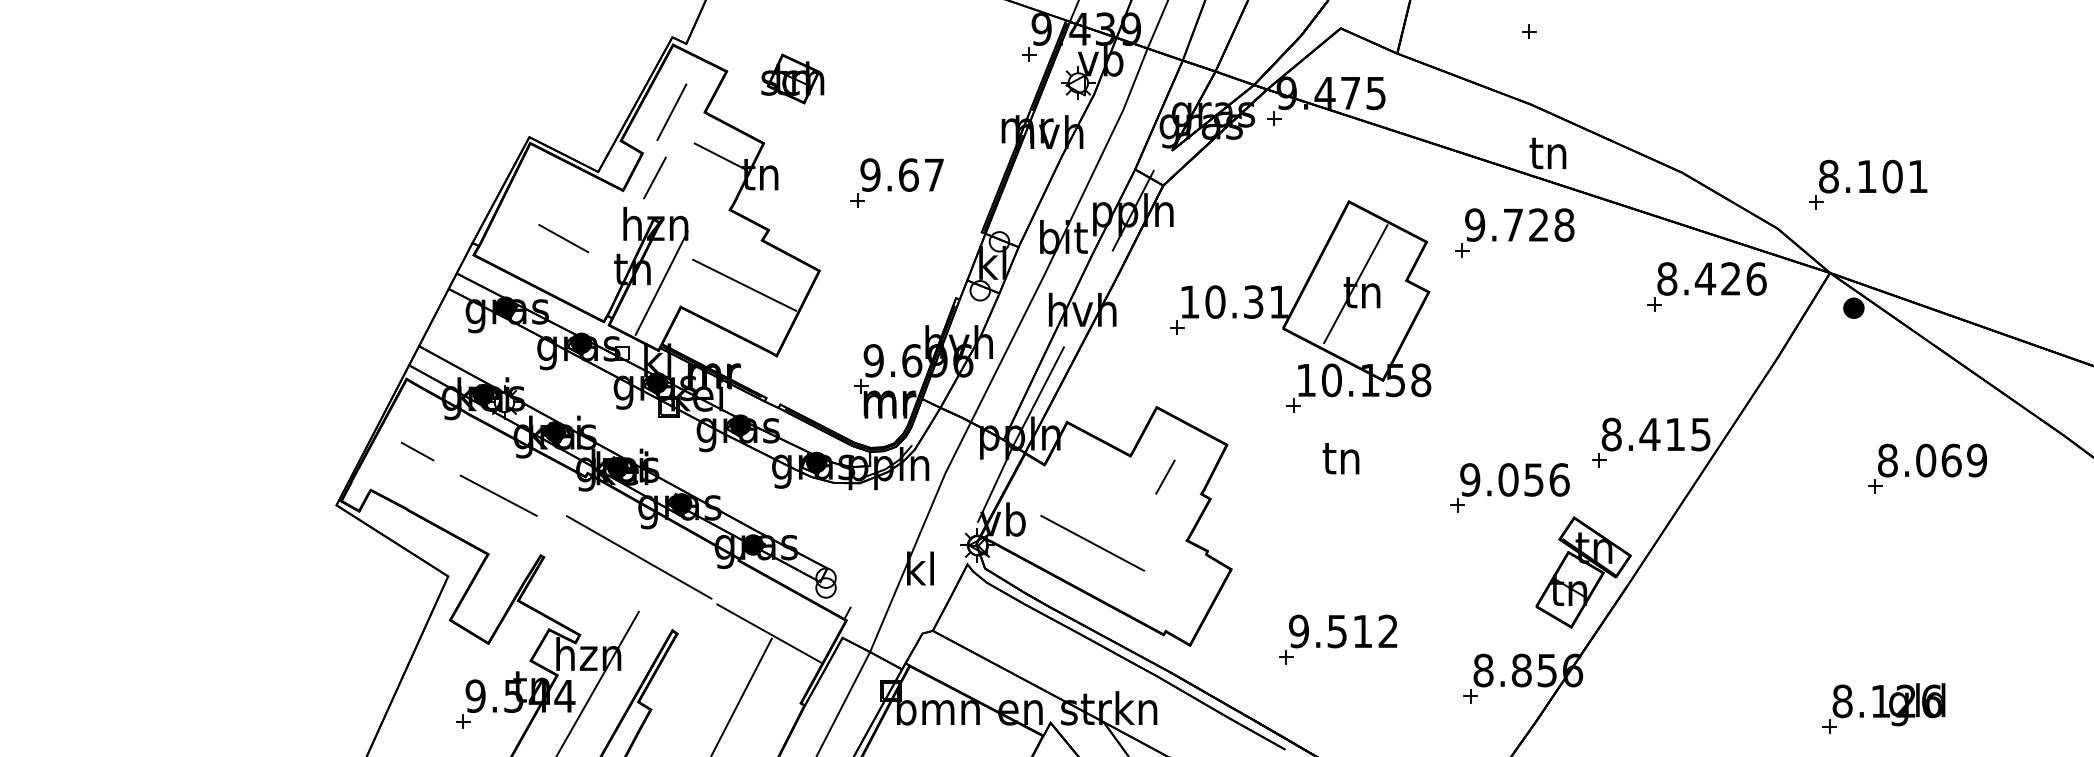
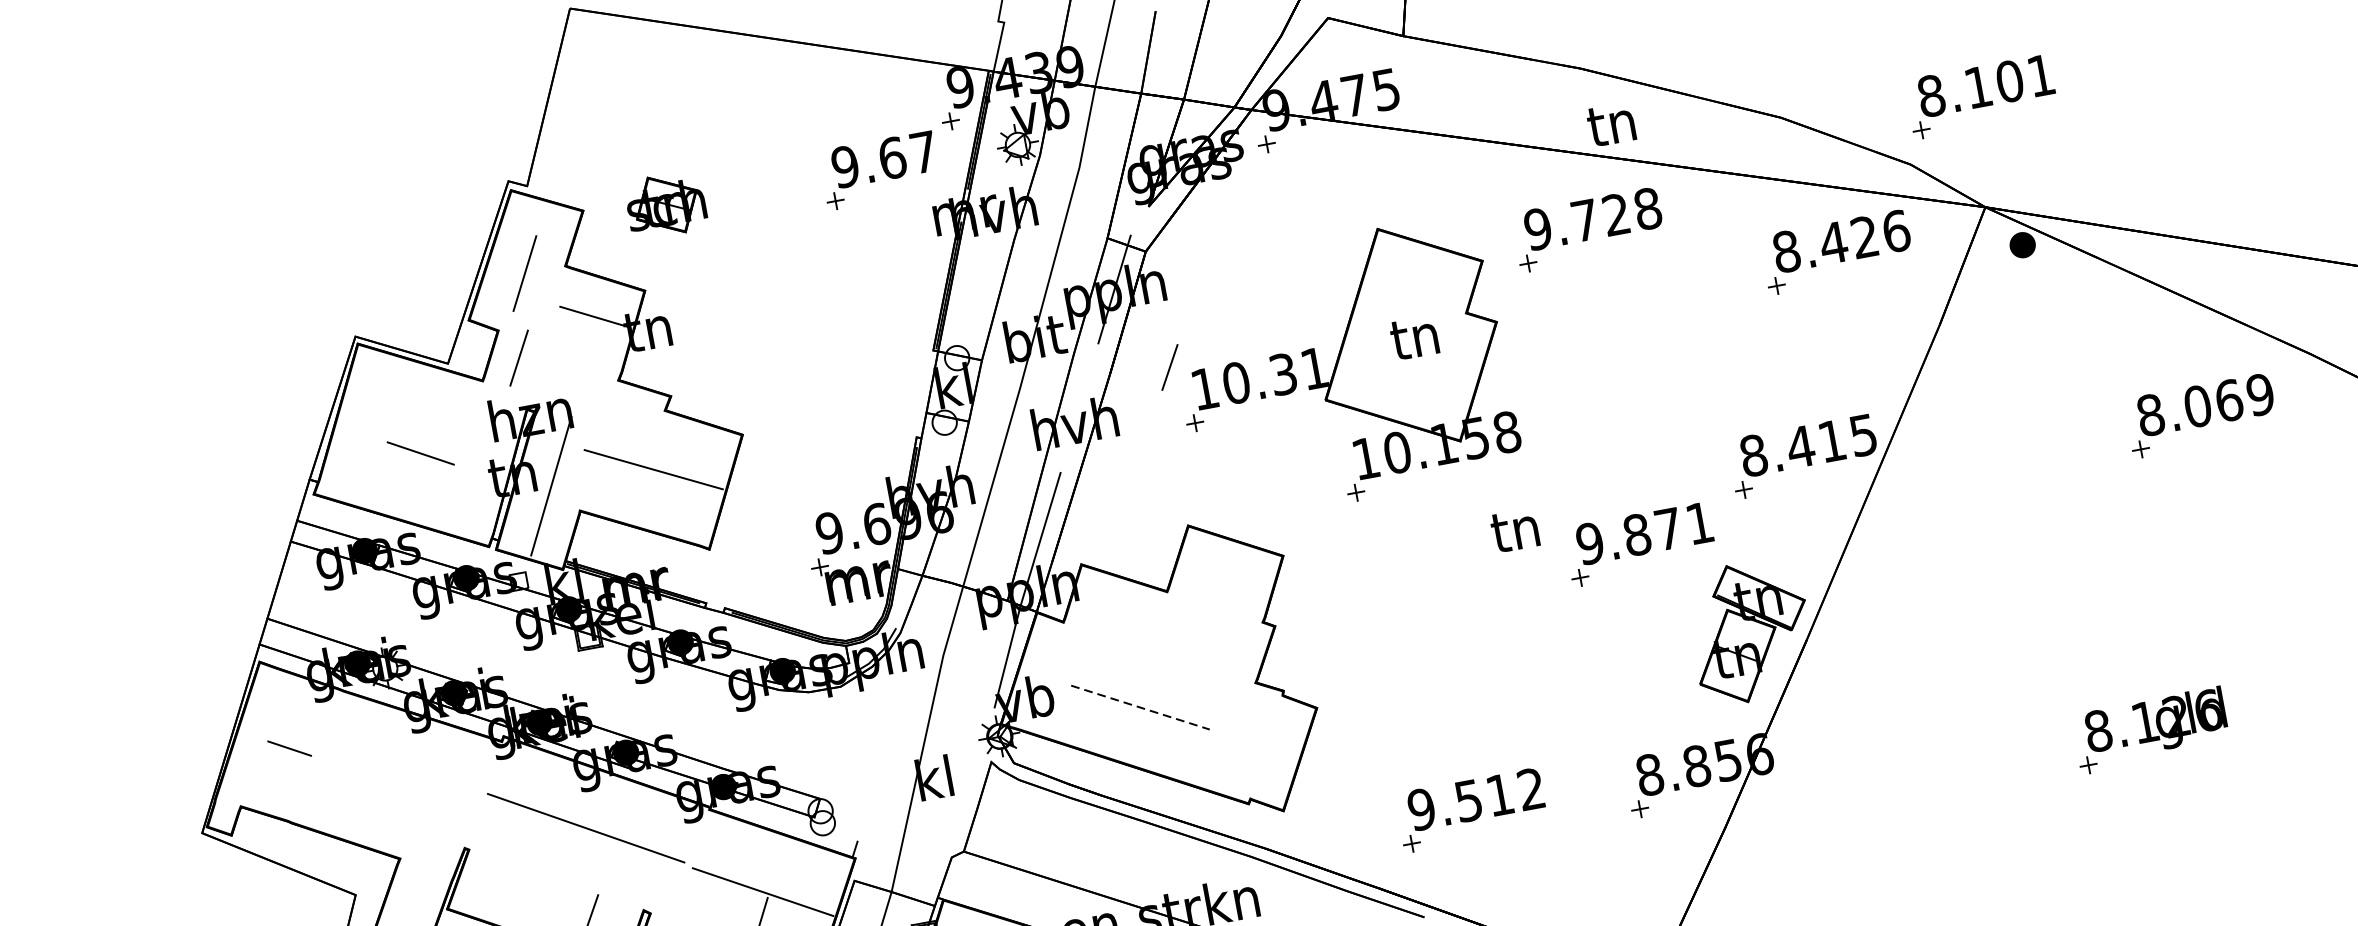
part: (896, 182) -> (879, 170), moved
part: (1868, 184) -> (1981, 96), moved
line: (1355, 284) -> (1404, 329), removed
text: (1340, 458) -> (1514, 530), moved
part: (1927, 468) -> (2201, 415), moved
line: (1165, 476) -> (1169, 366), moved
text: (1533, 479) -> (1667, 528), 9.056 -> 9.871
line: (498, 495) -> (399, 784), removed
line: (1093, 543) -> (1141, 707), solid -> dashed
part: (1338, 639) -> (1472, 810), moved

